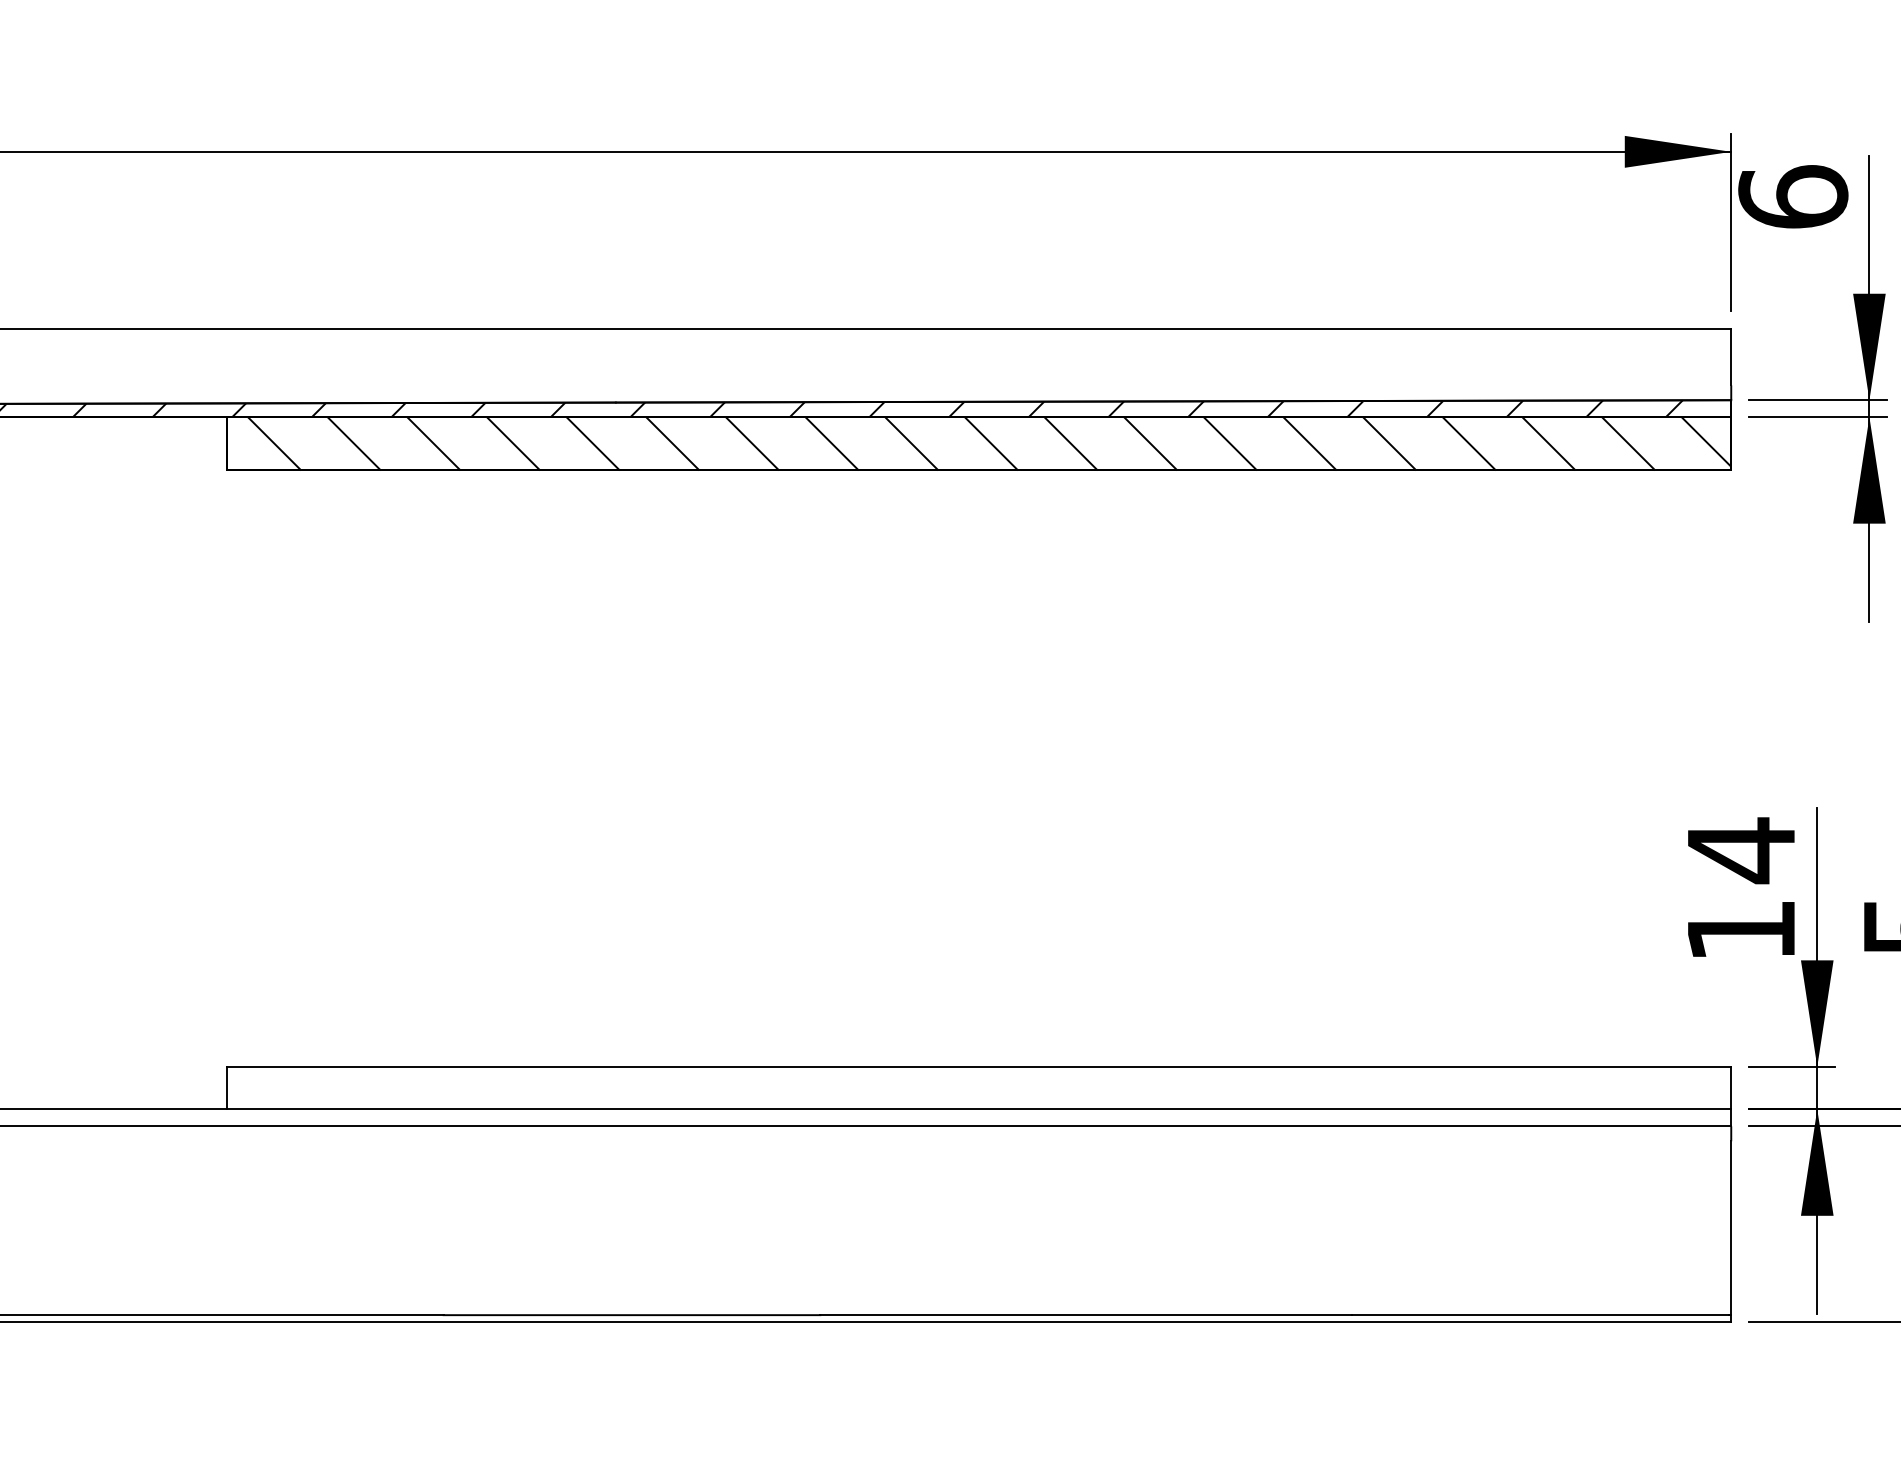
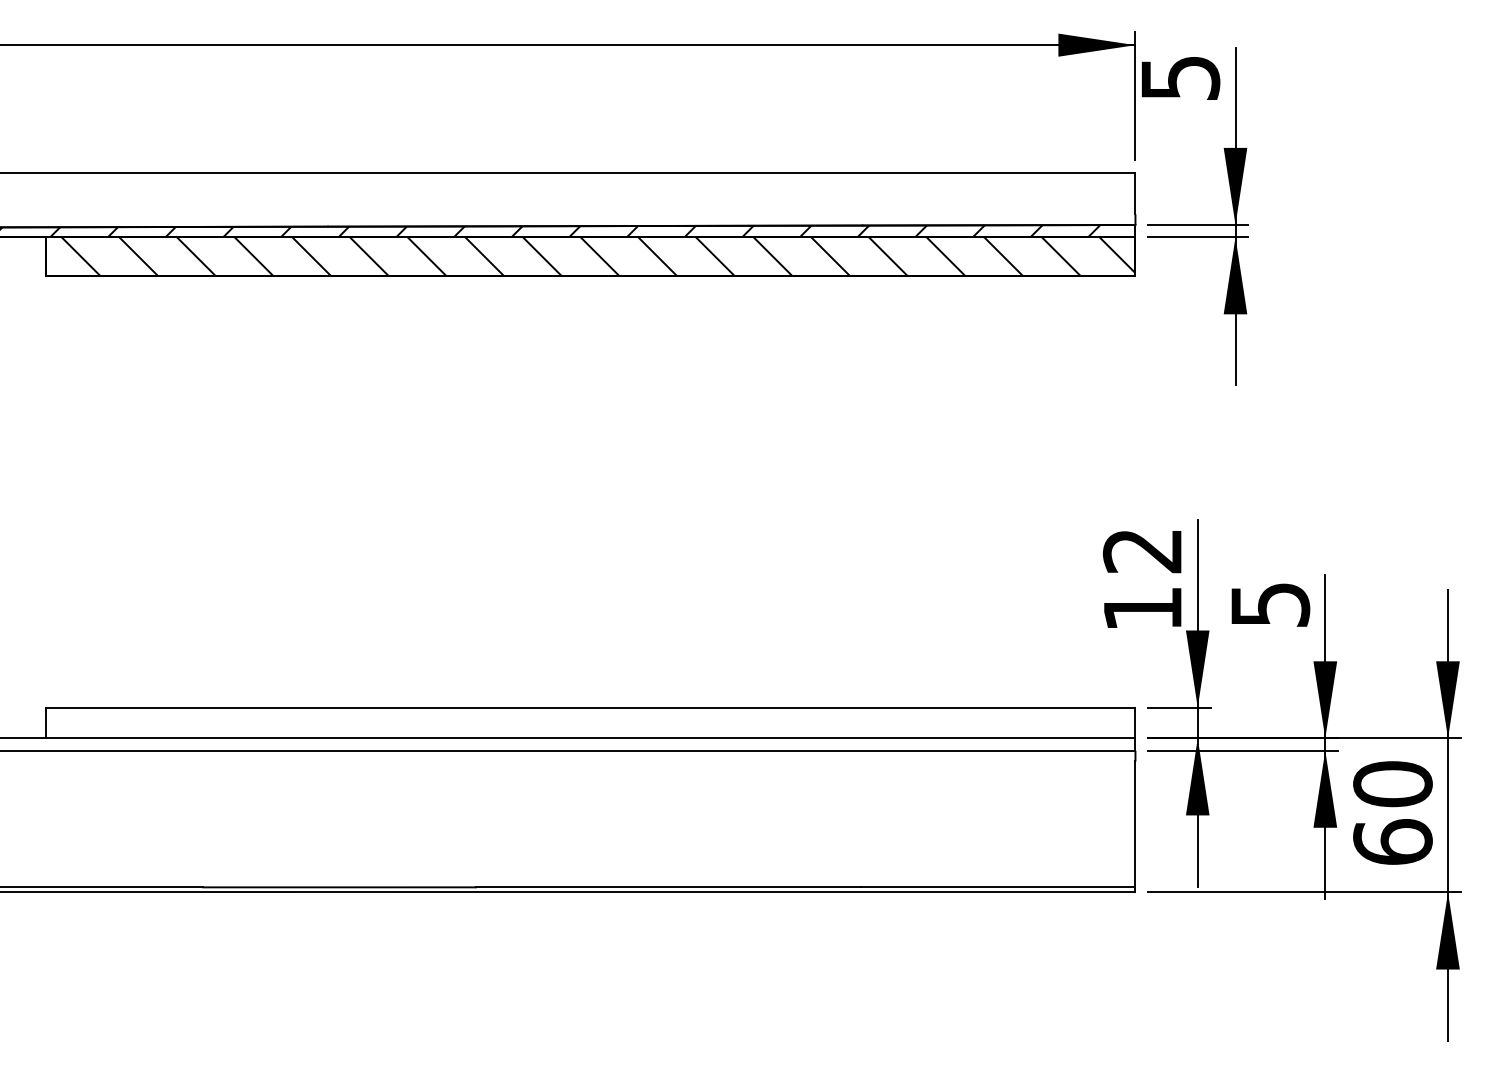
text: (1793, 196) -> (1180, 77), 6 -> 5
text: (1739, 851) -> (1141, 551), 14 -> 12

